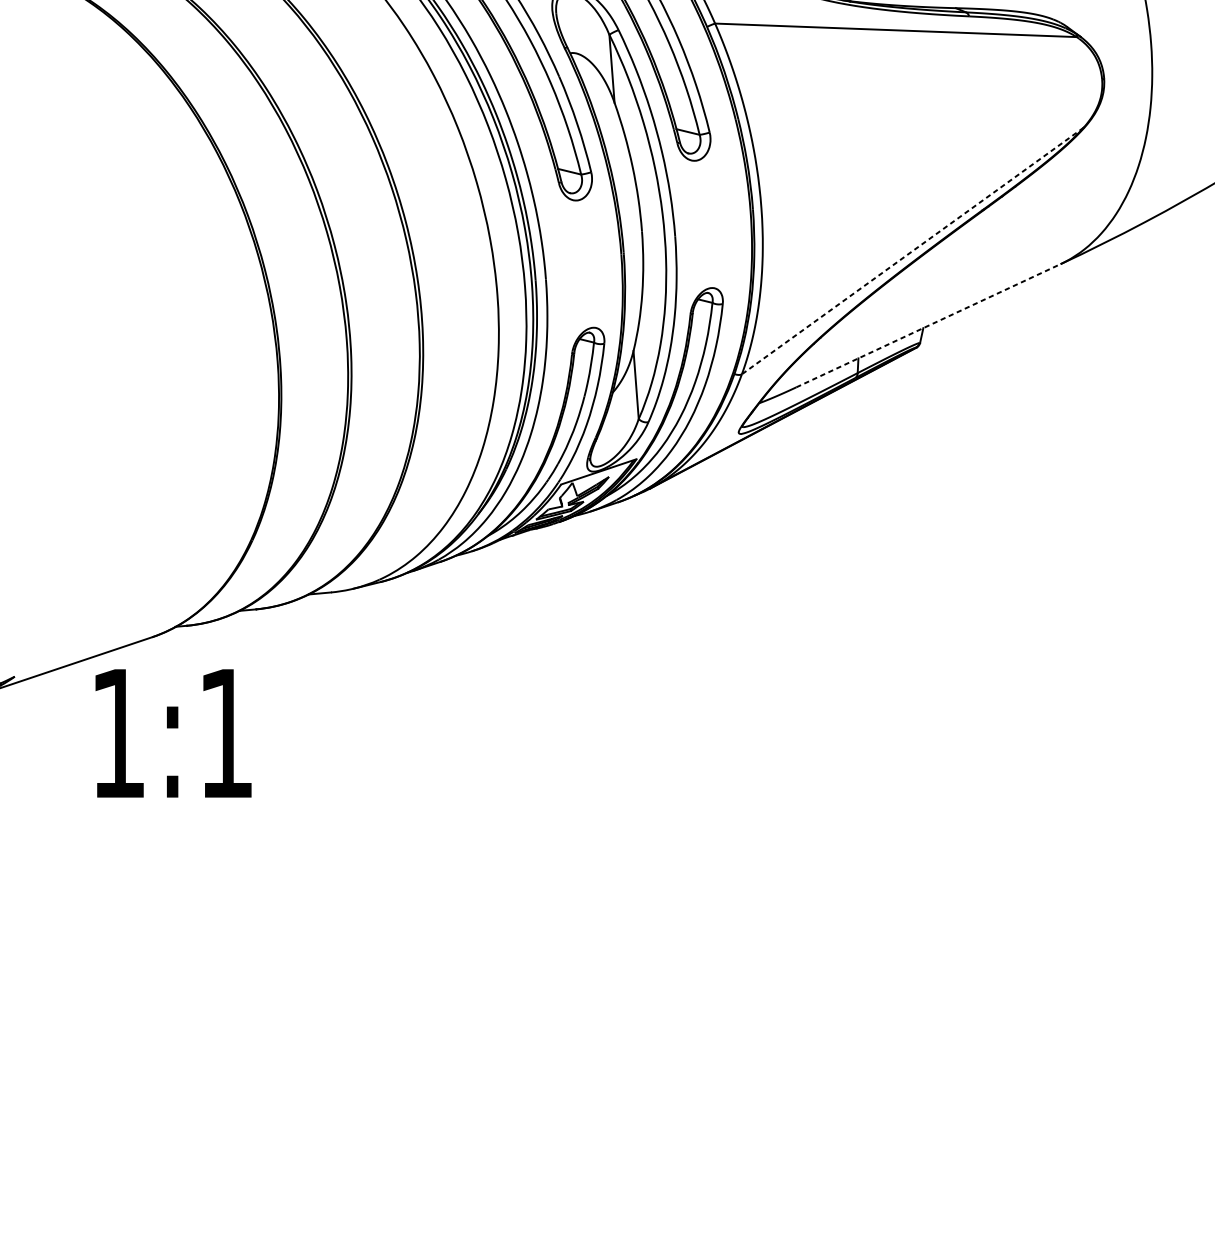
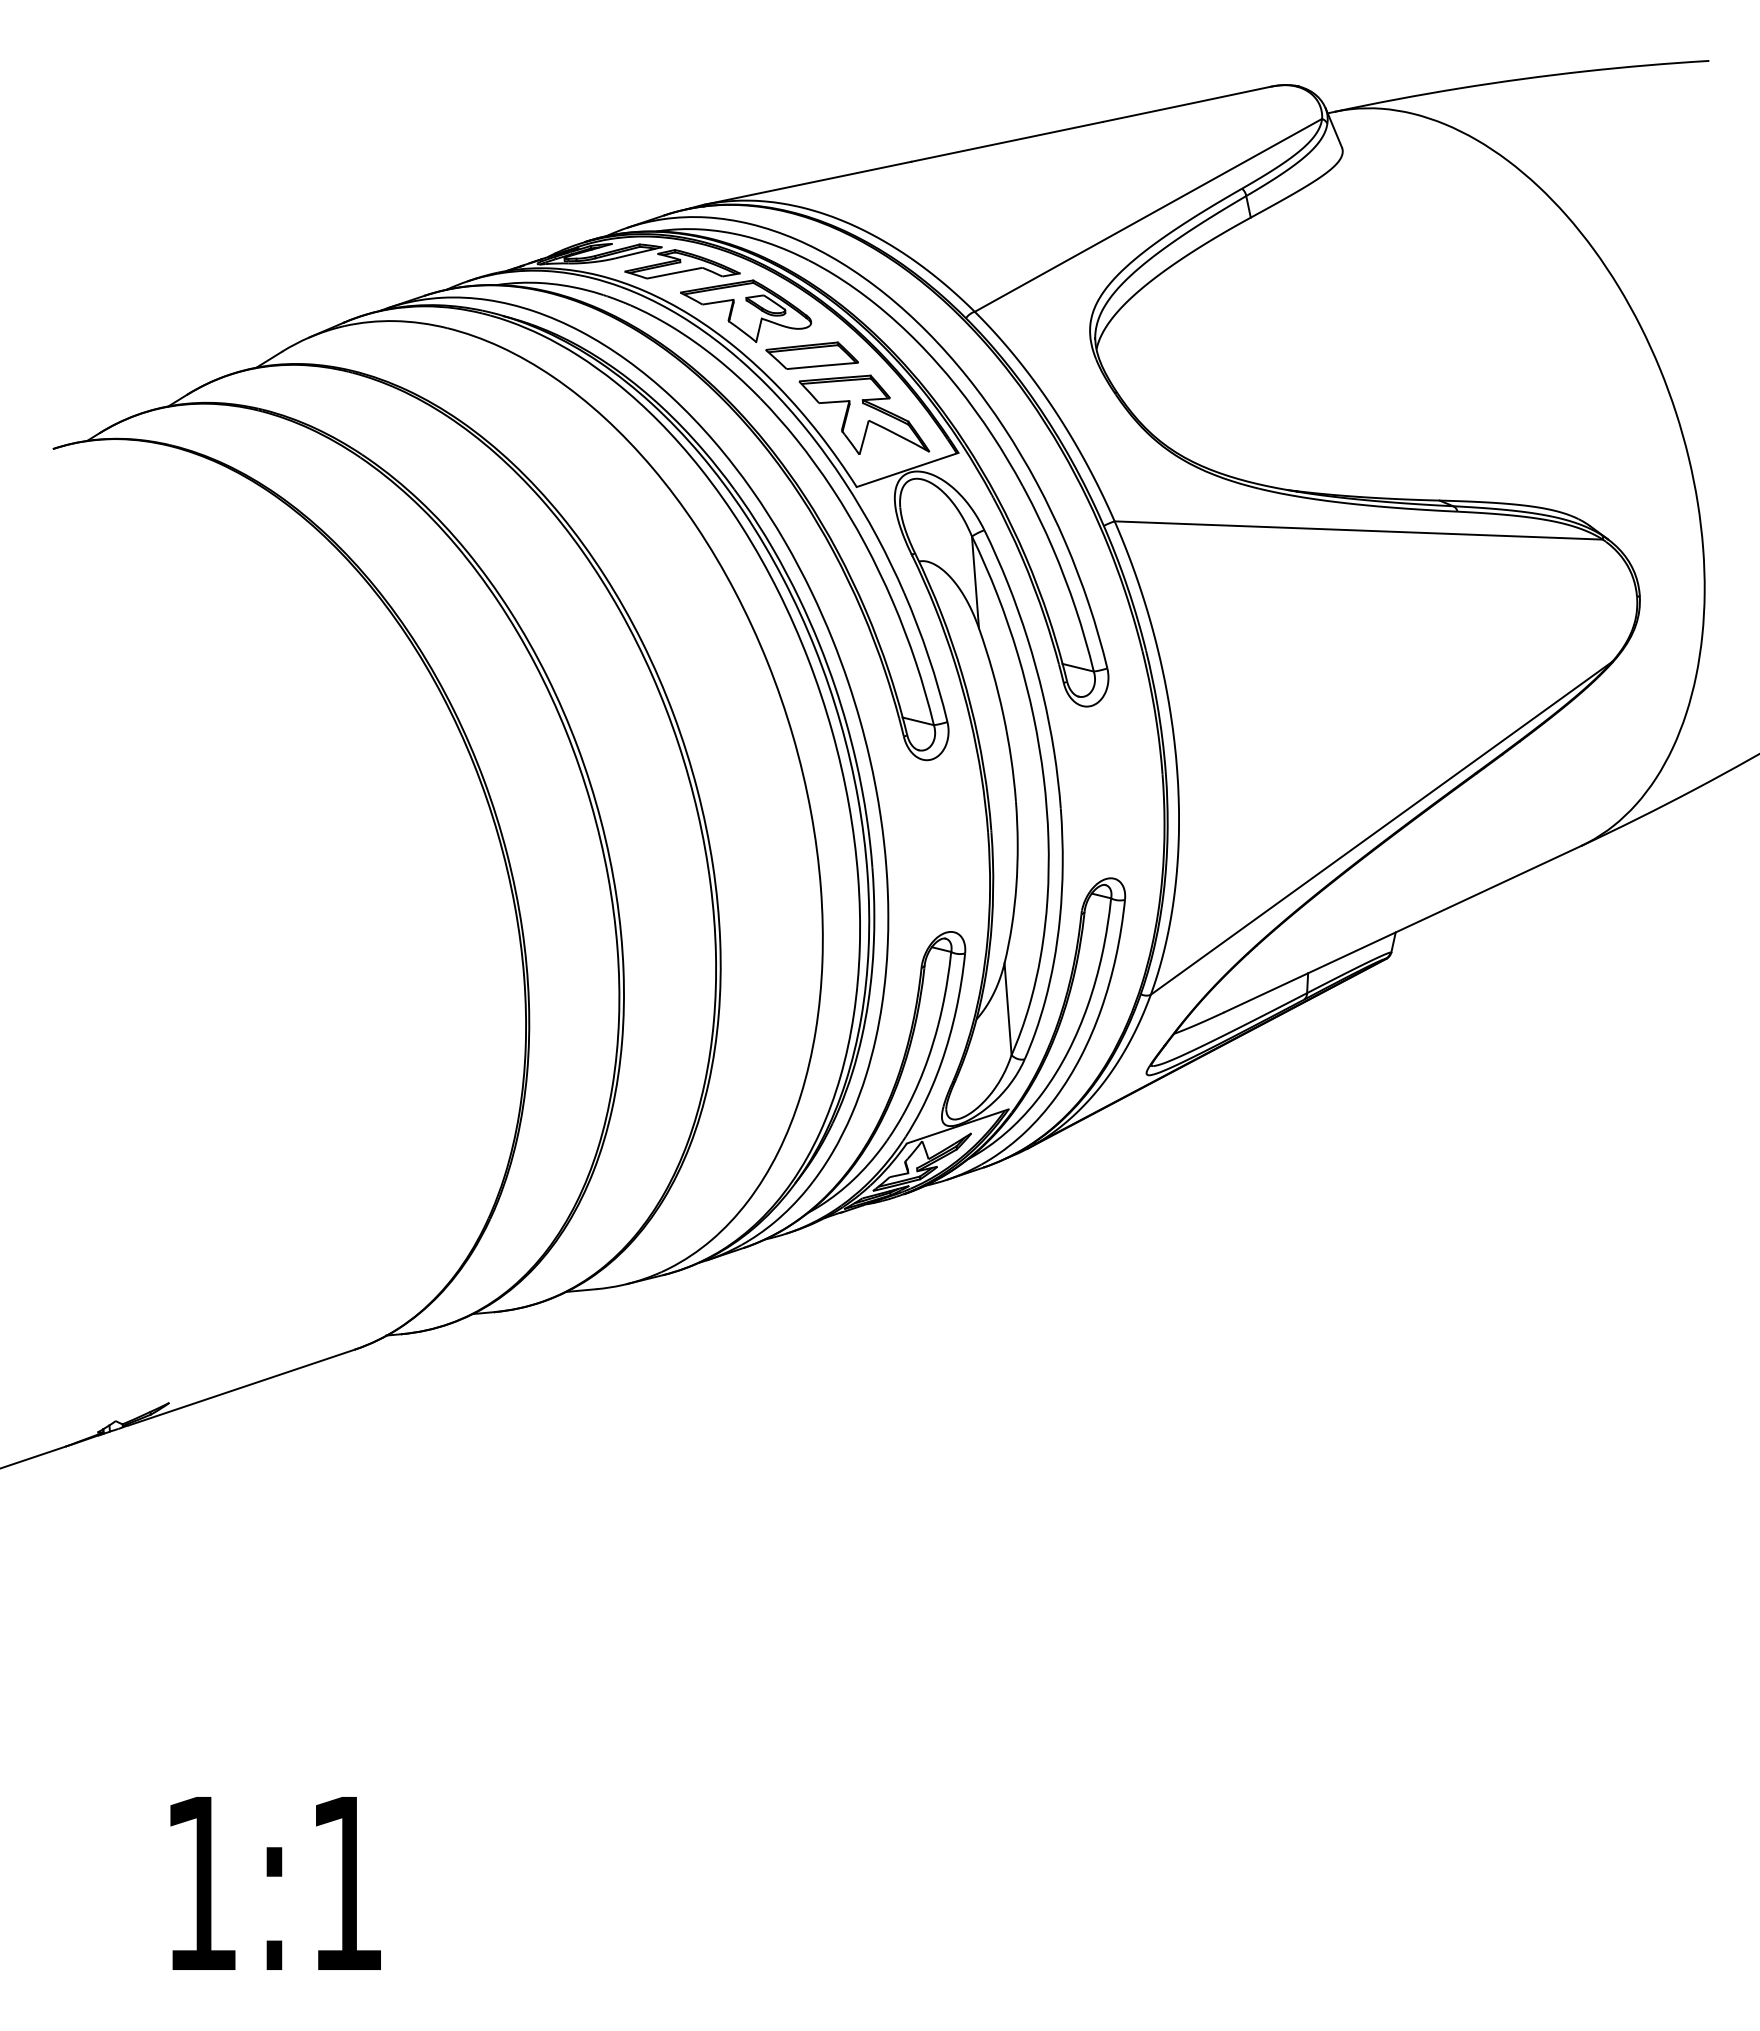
line: (912, 251) -> (1381, 828), dashed -> solid
line: (928, 325) -> (1402, 929), dashed -> solid
text: (173, 733) -> (275, 1883), moved

